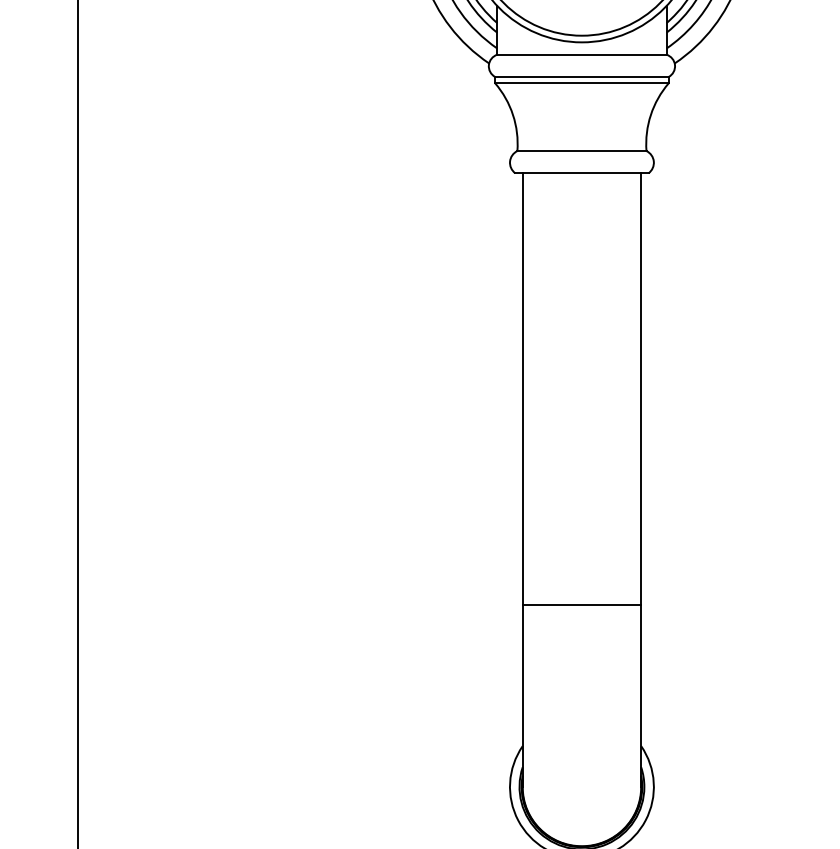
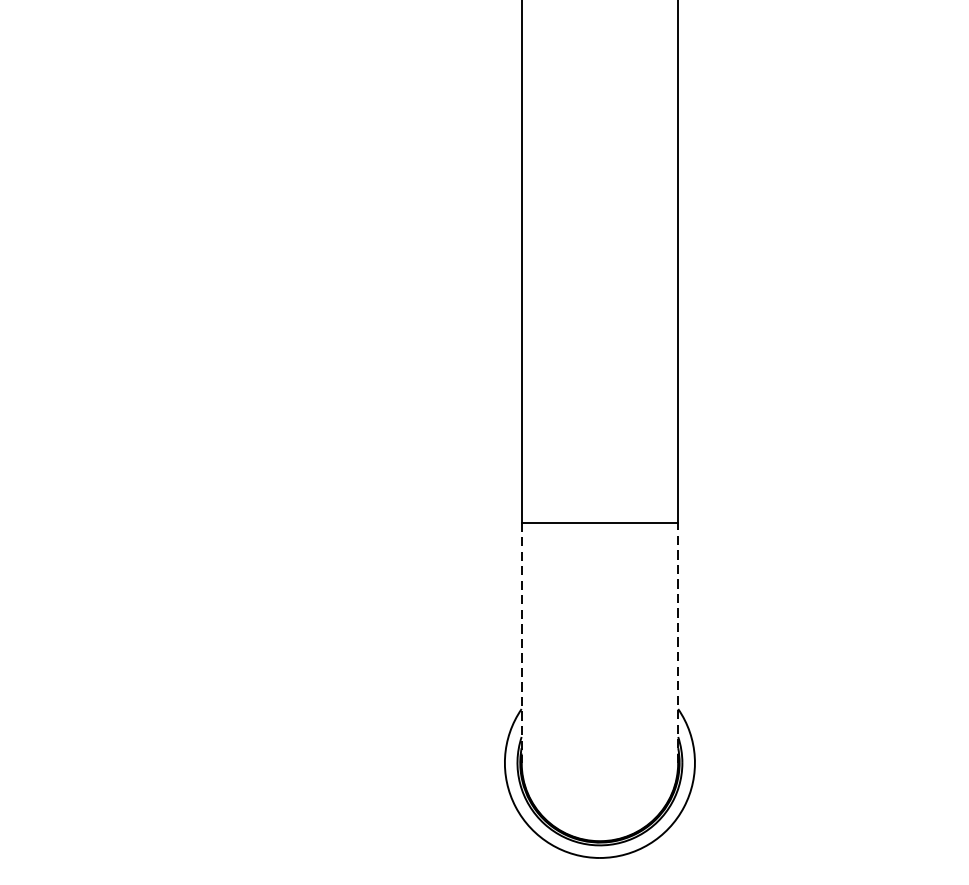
line: (522, 695) -> (521, 642), solid -> dashed
line: (641, 695) -> (678, 642), solid -> dashed

